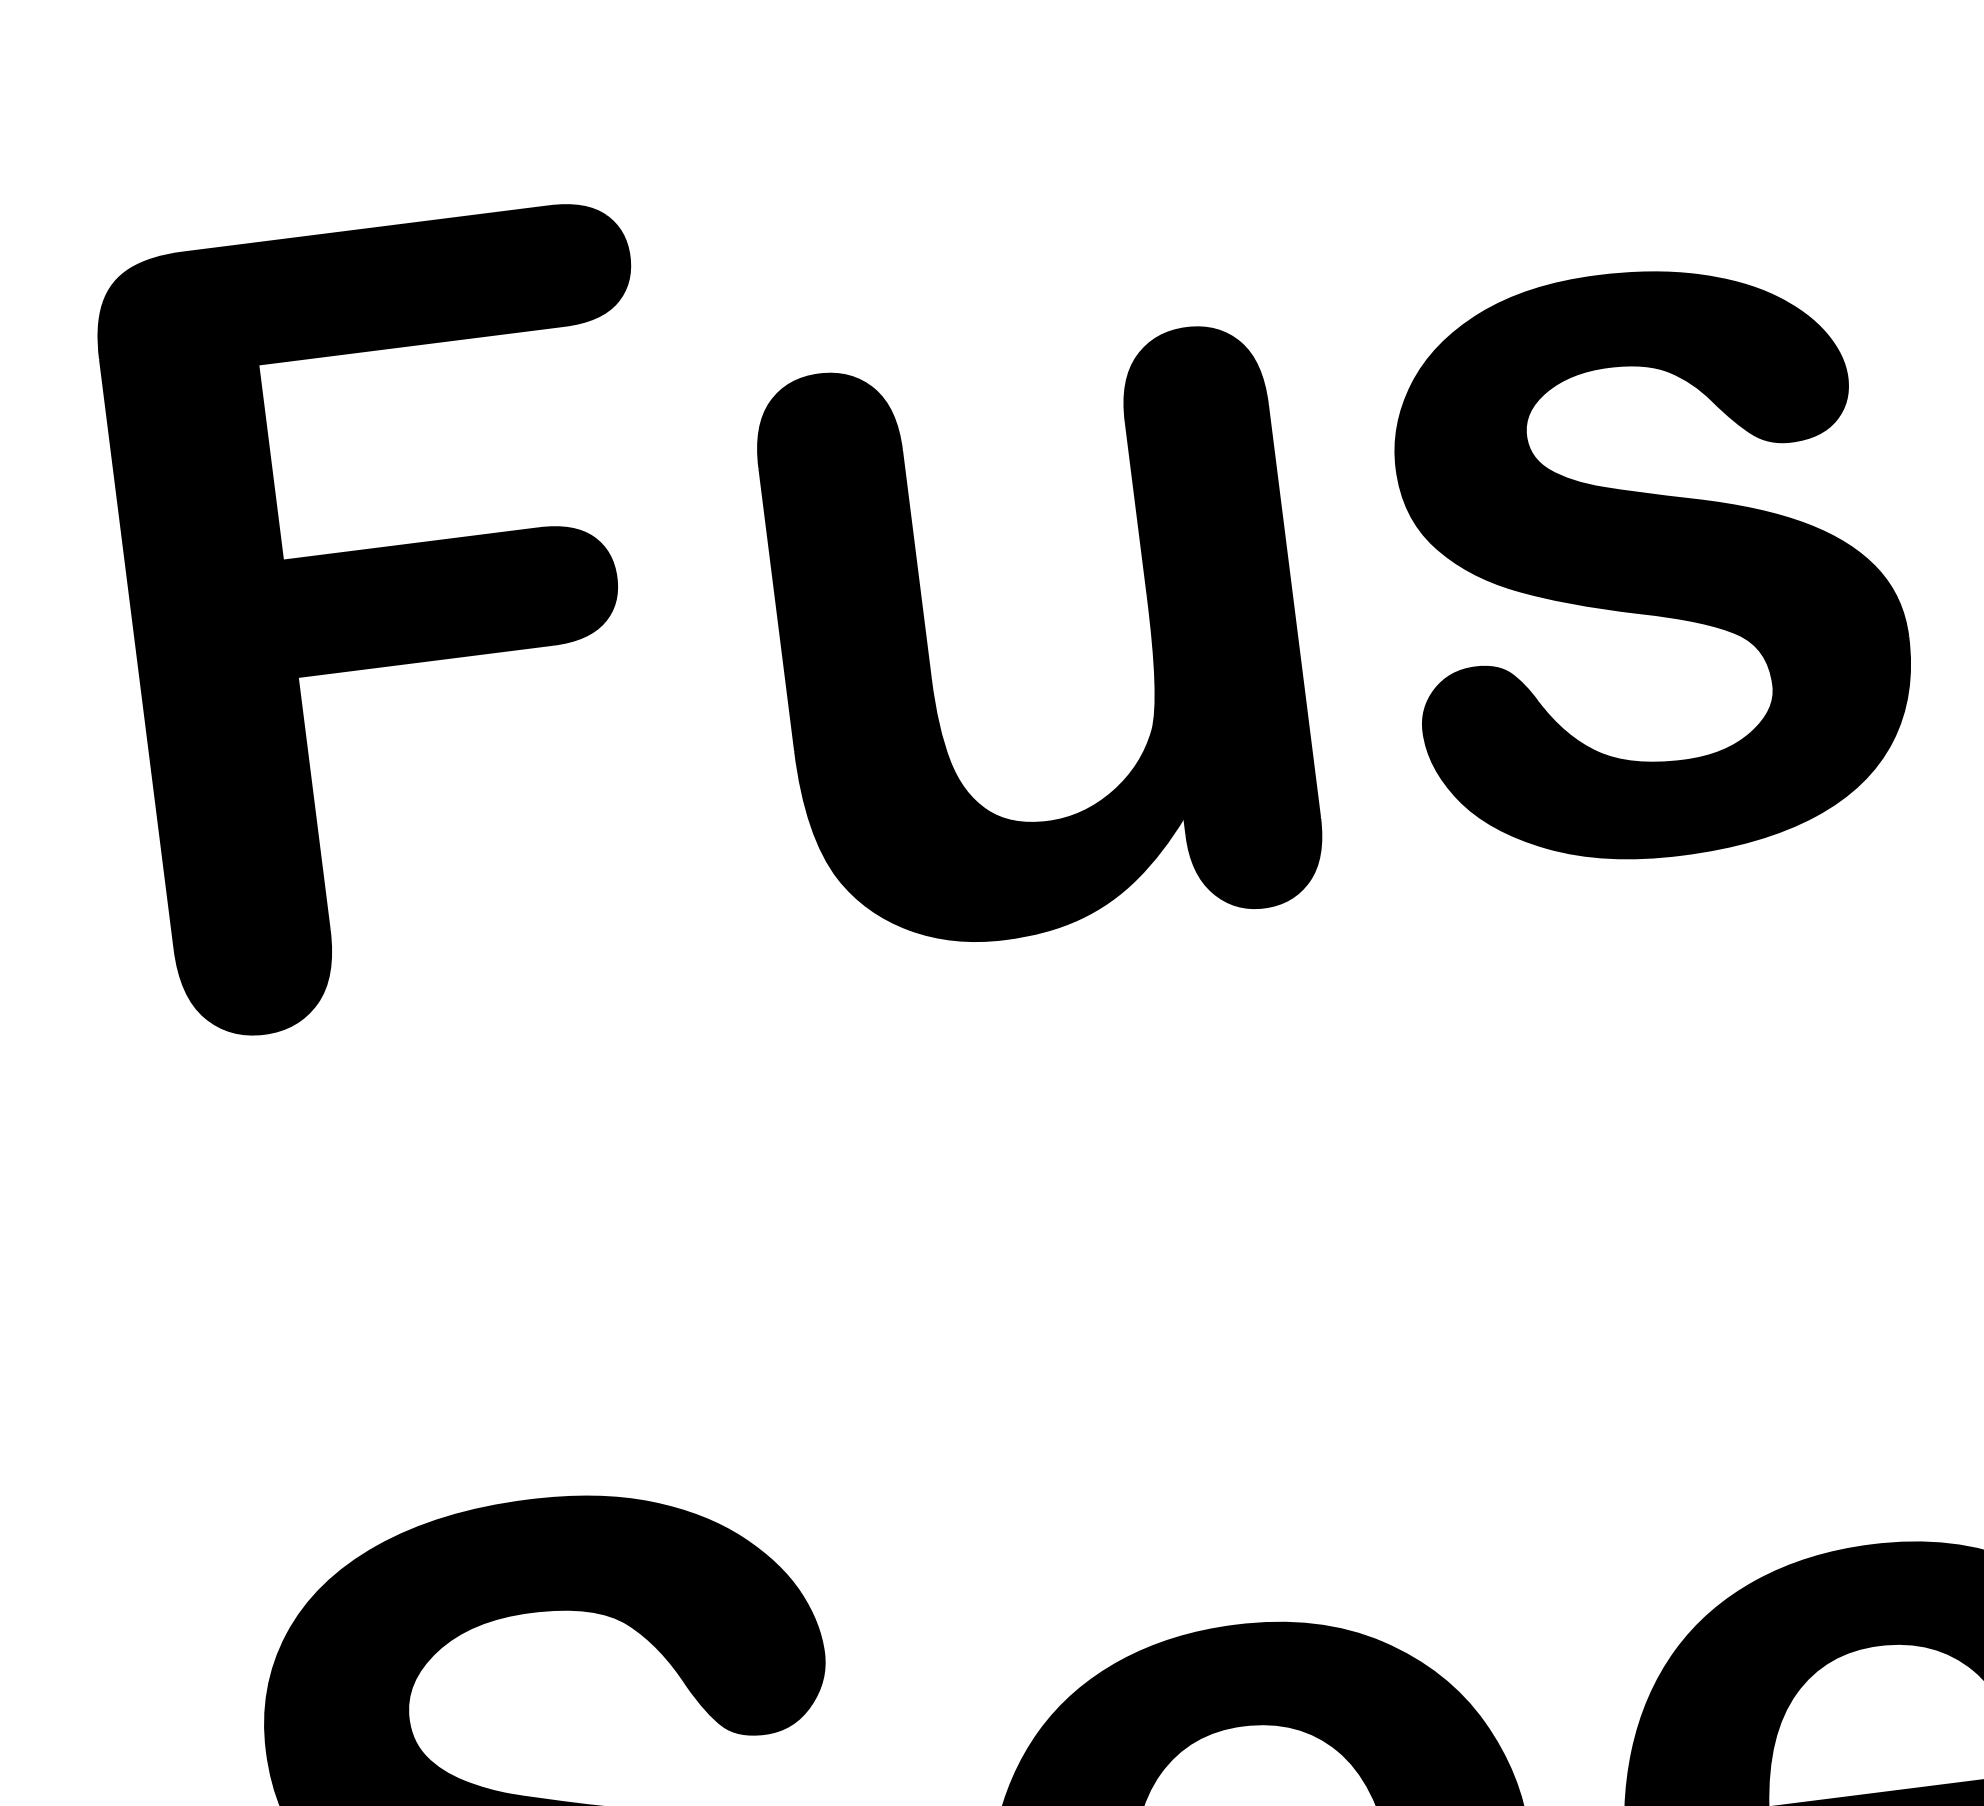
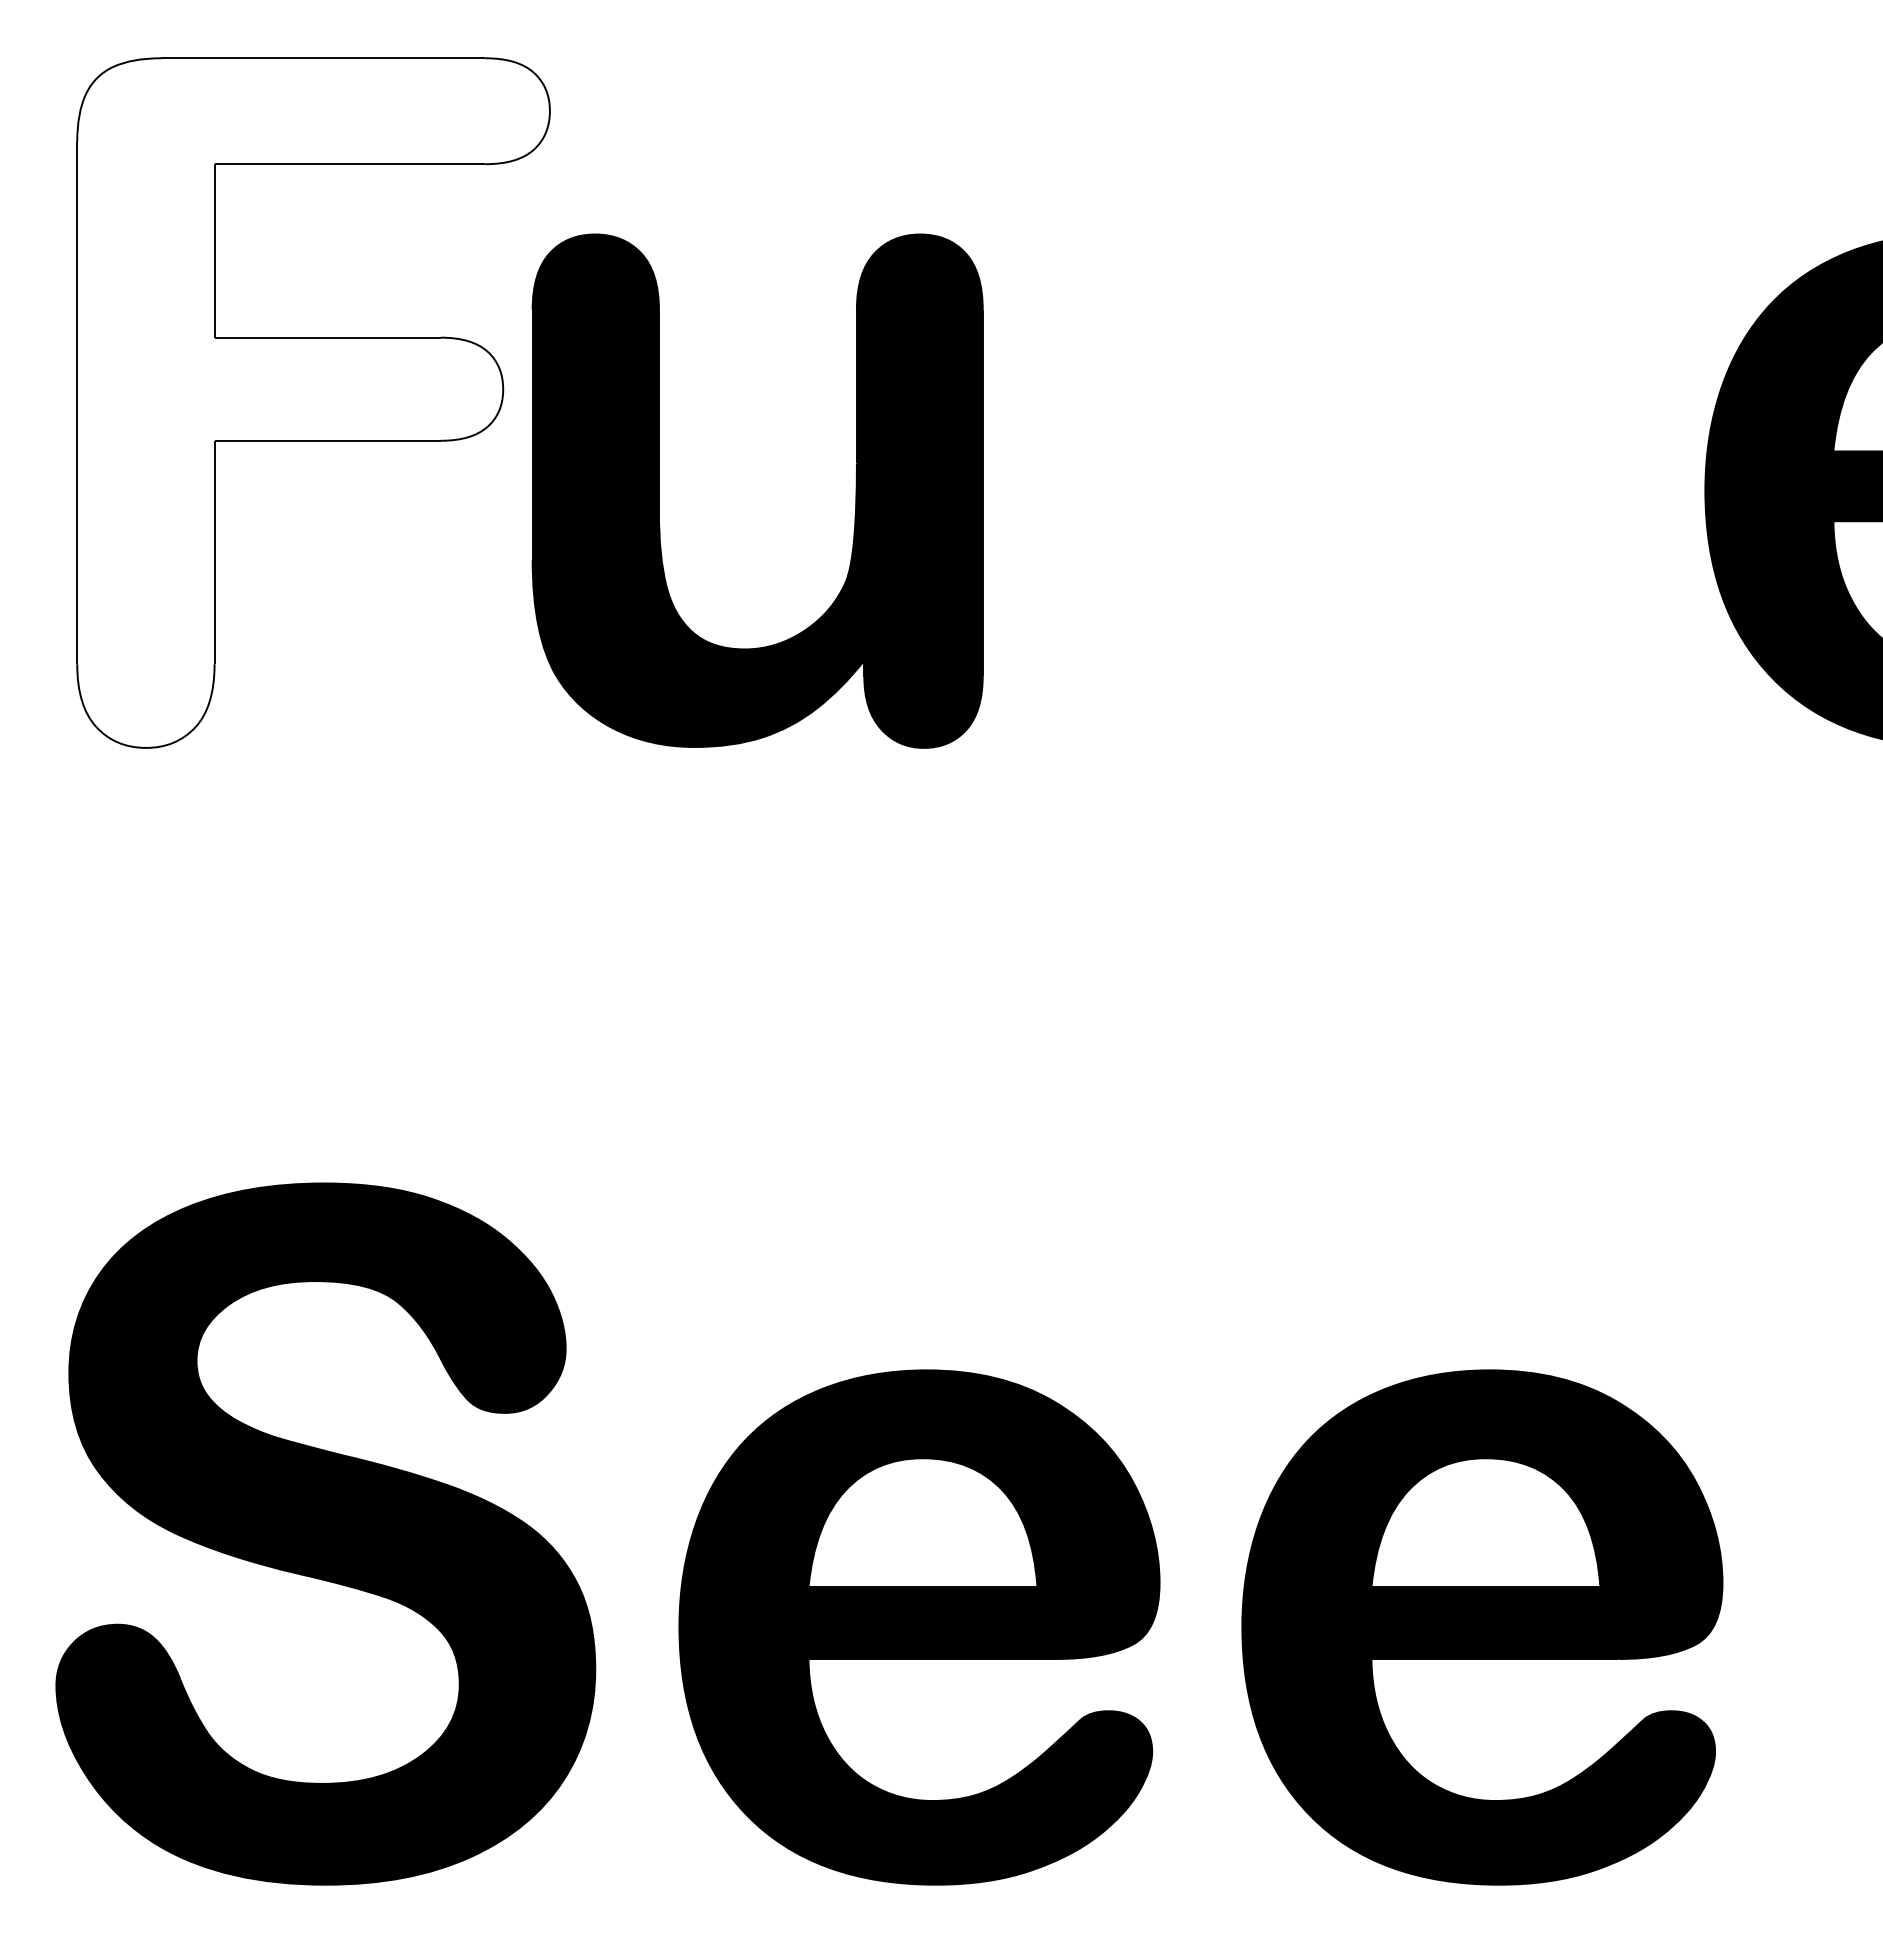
part: (1650, 563) -> (1405, 490), removed
fill: (404, 619) -> (313, 402), removed
part: (928, 654) -> (659, 490), moved

